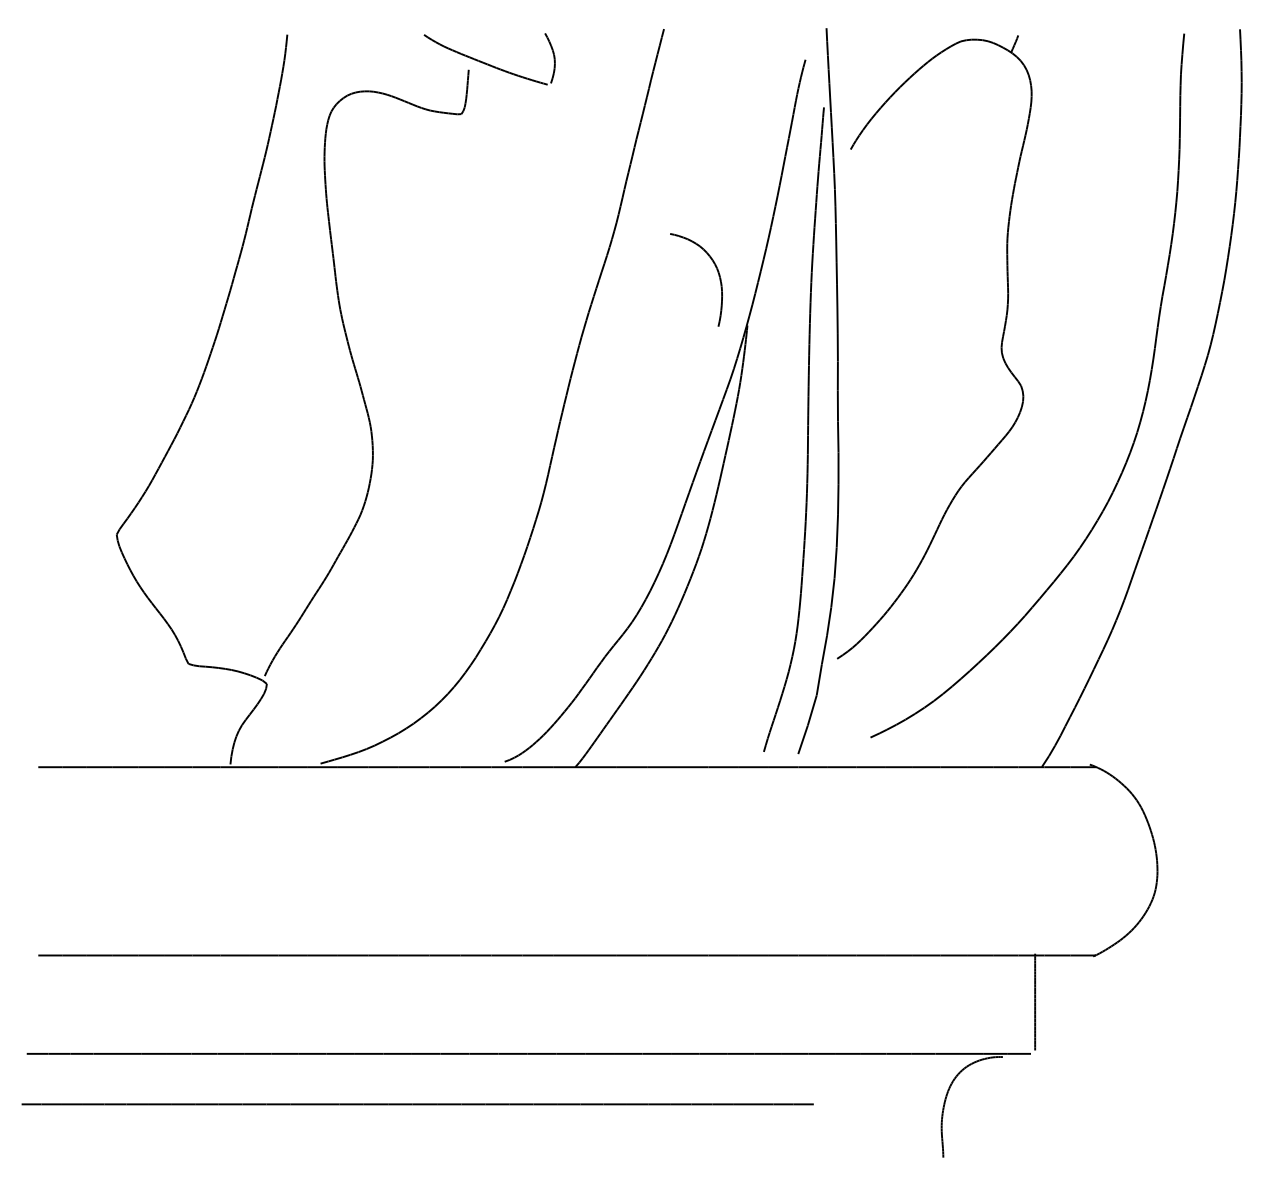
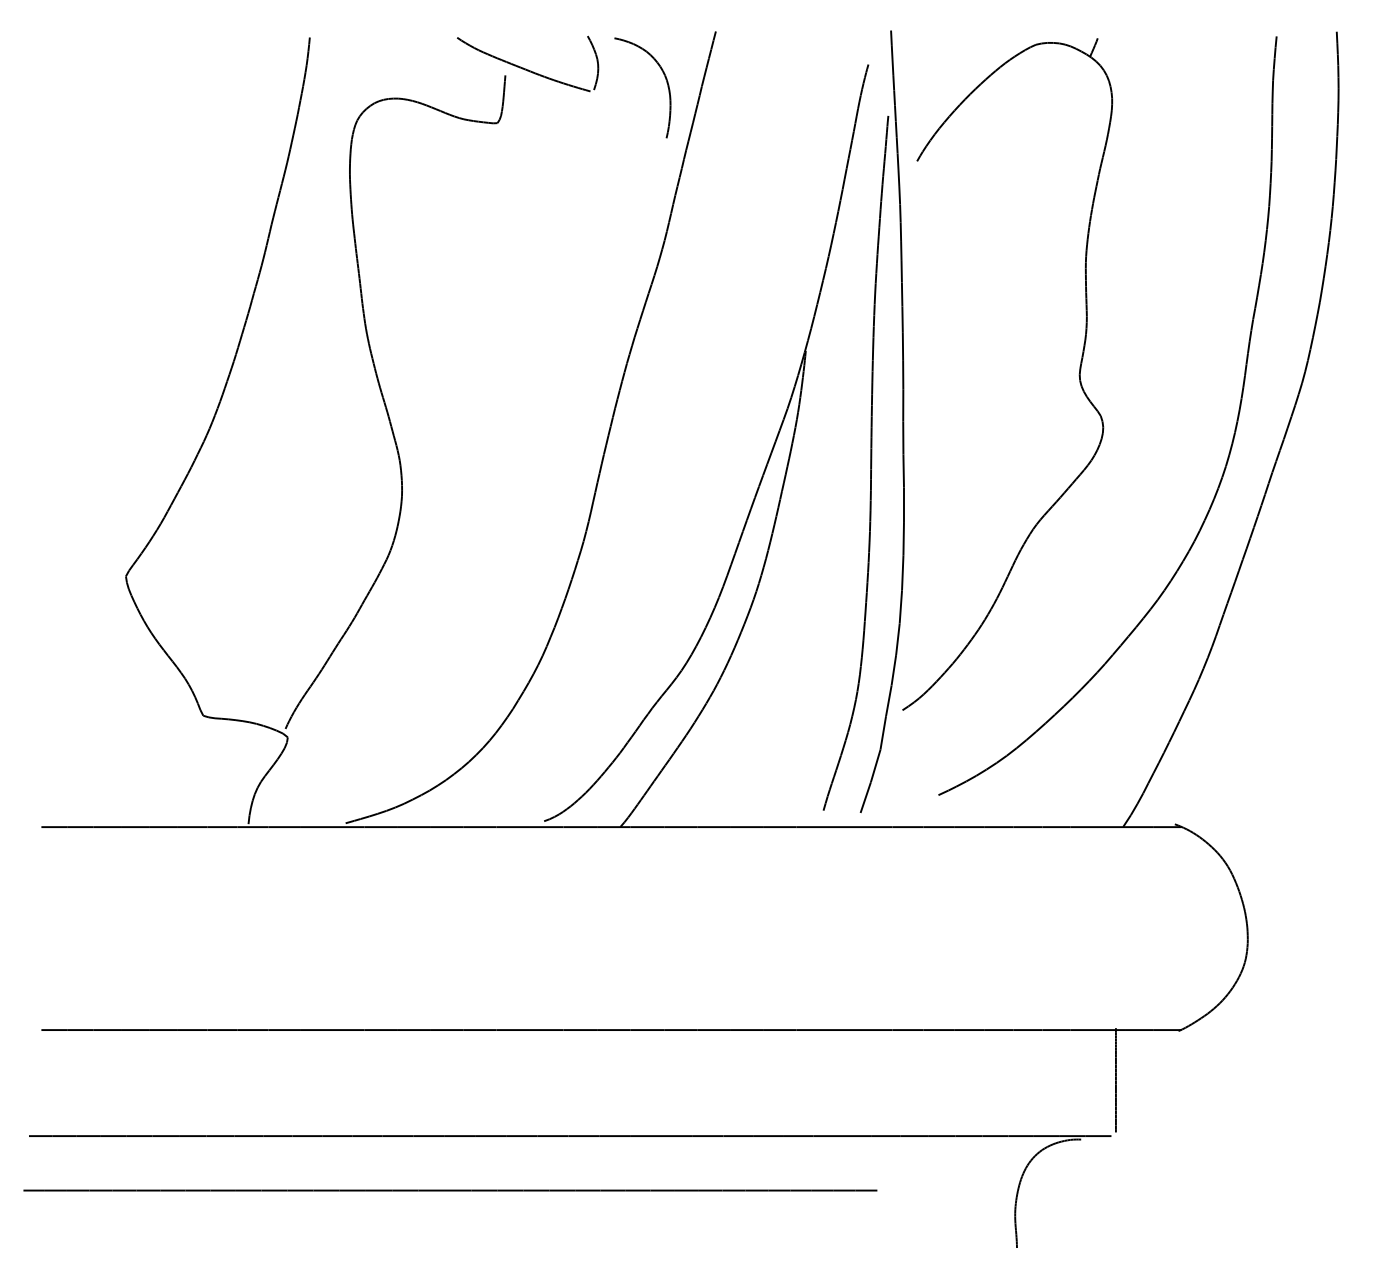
part: (716, 270) -> (664, 77), moved

